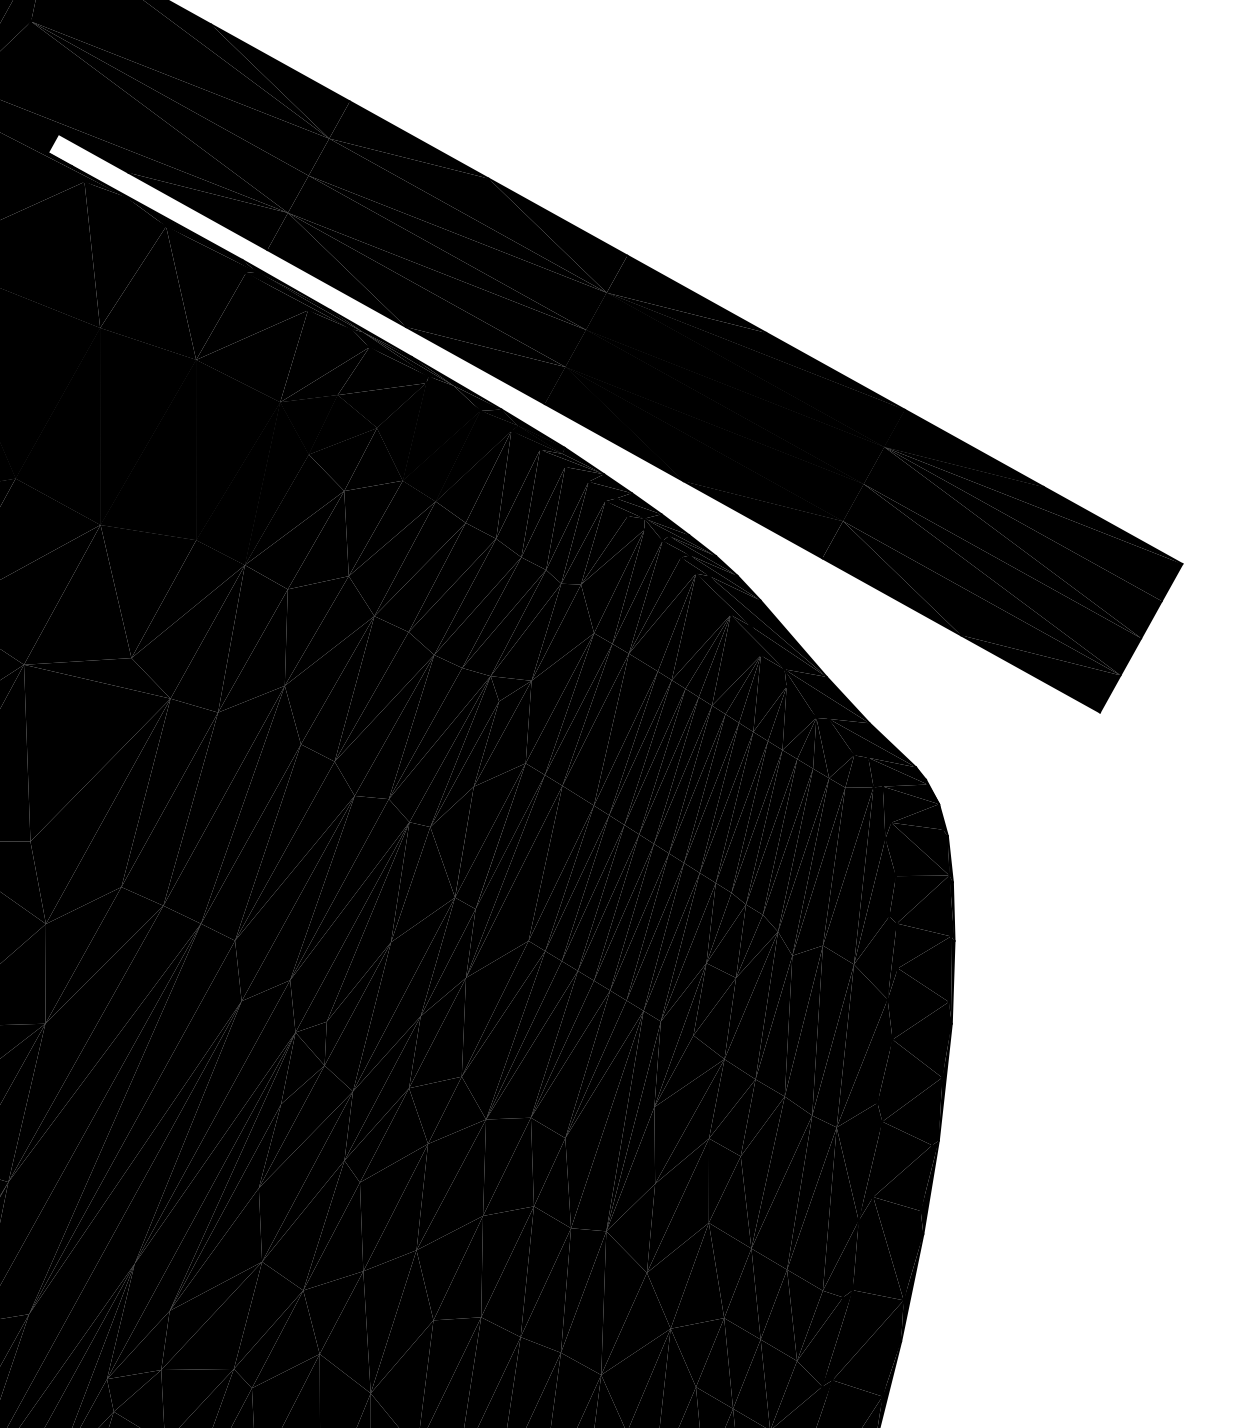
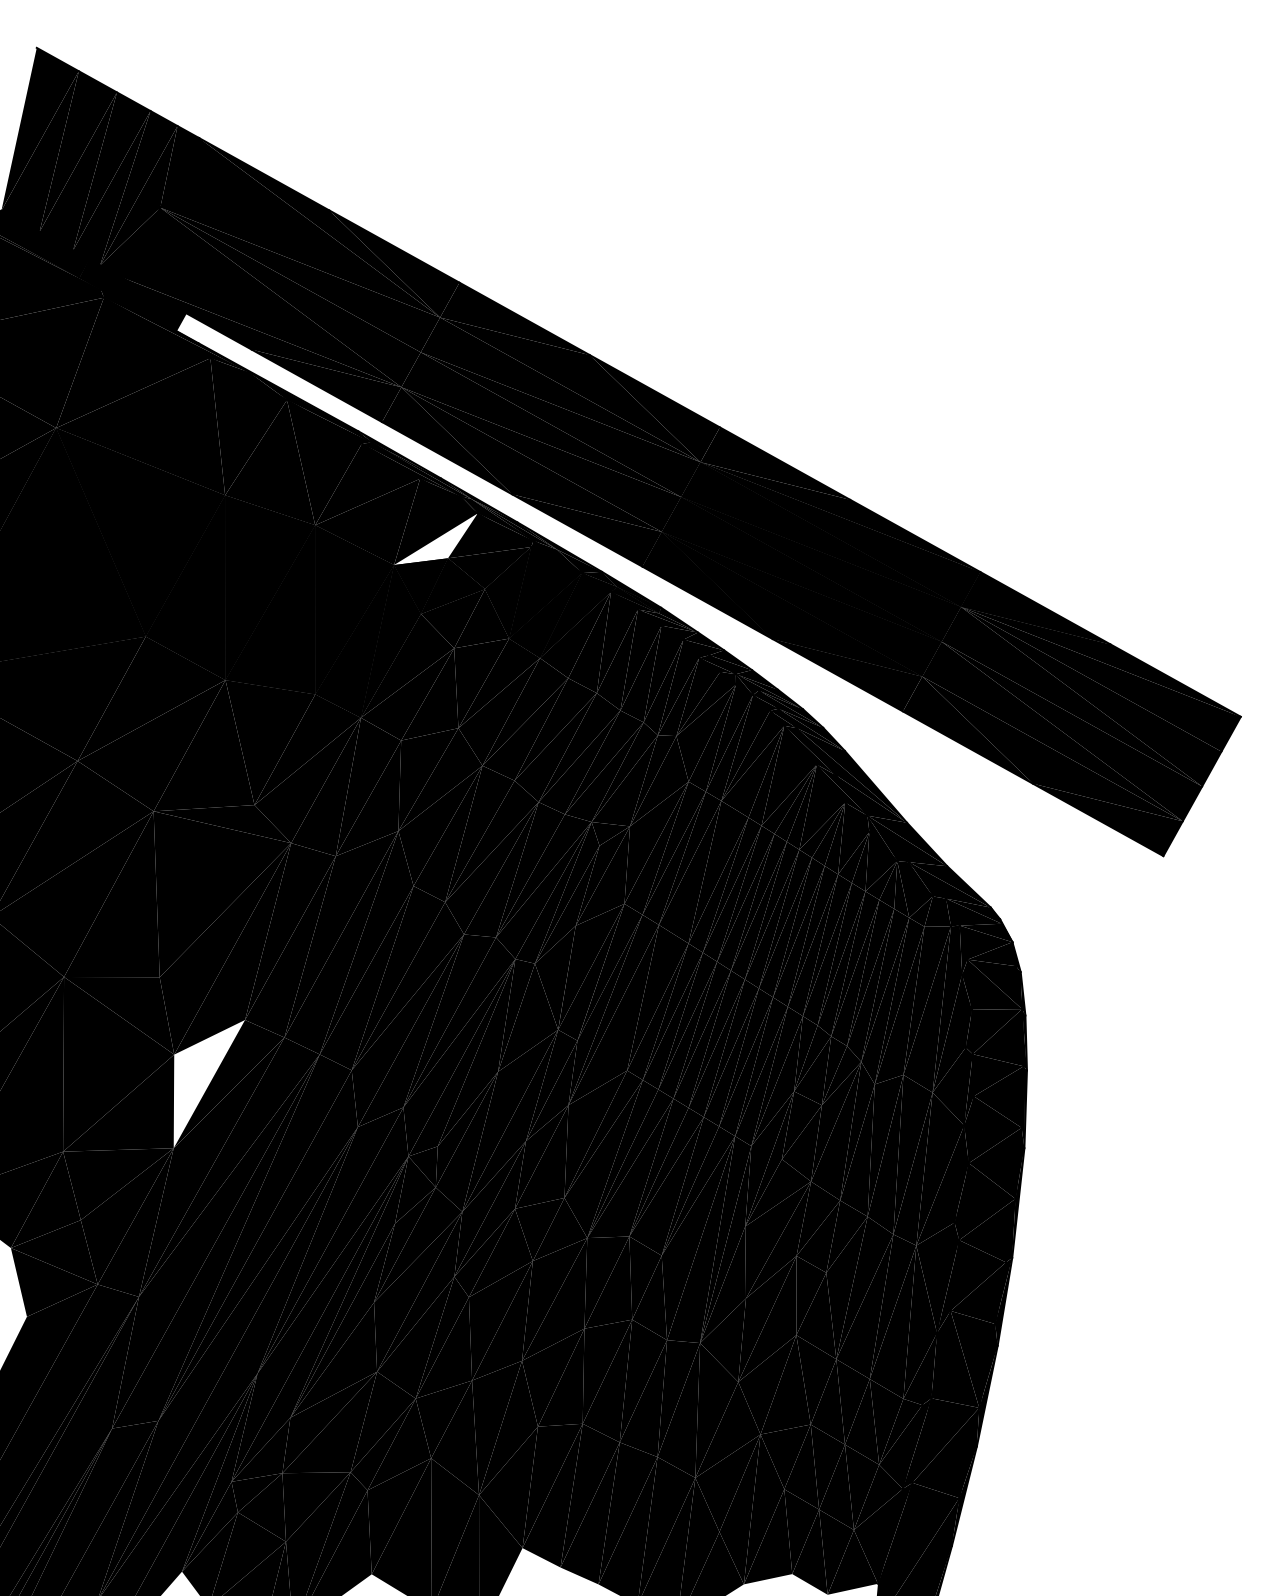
fill: (324, 375) -> (435, 539), removed
fill: (83, 955) -> (209, 1084), removed

